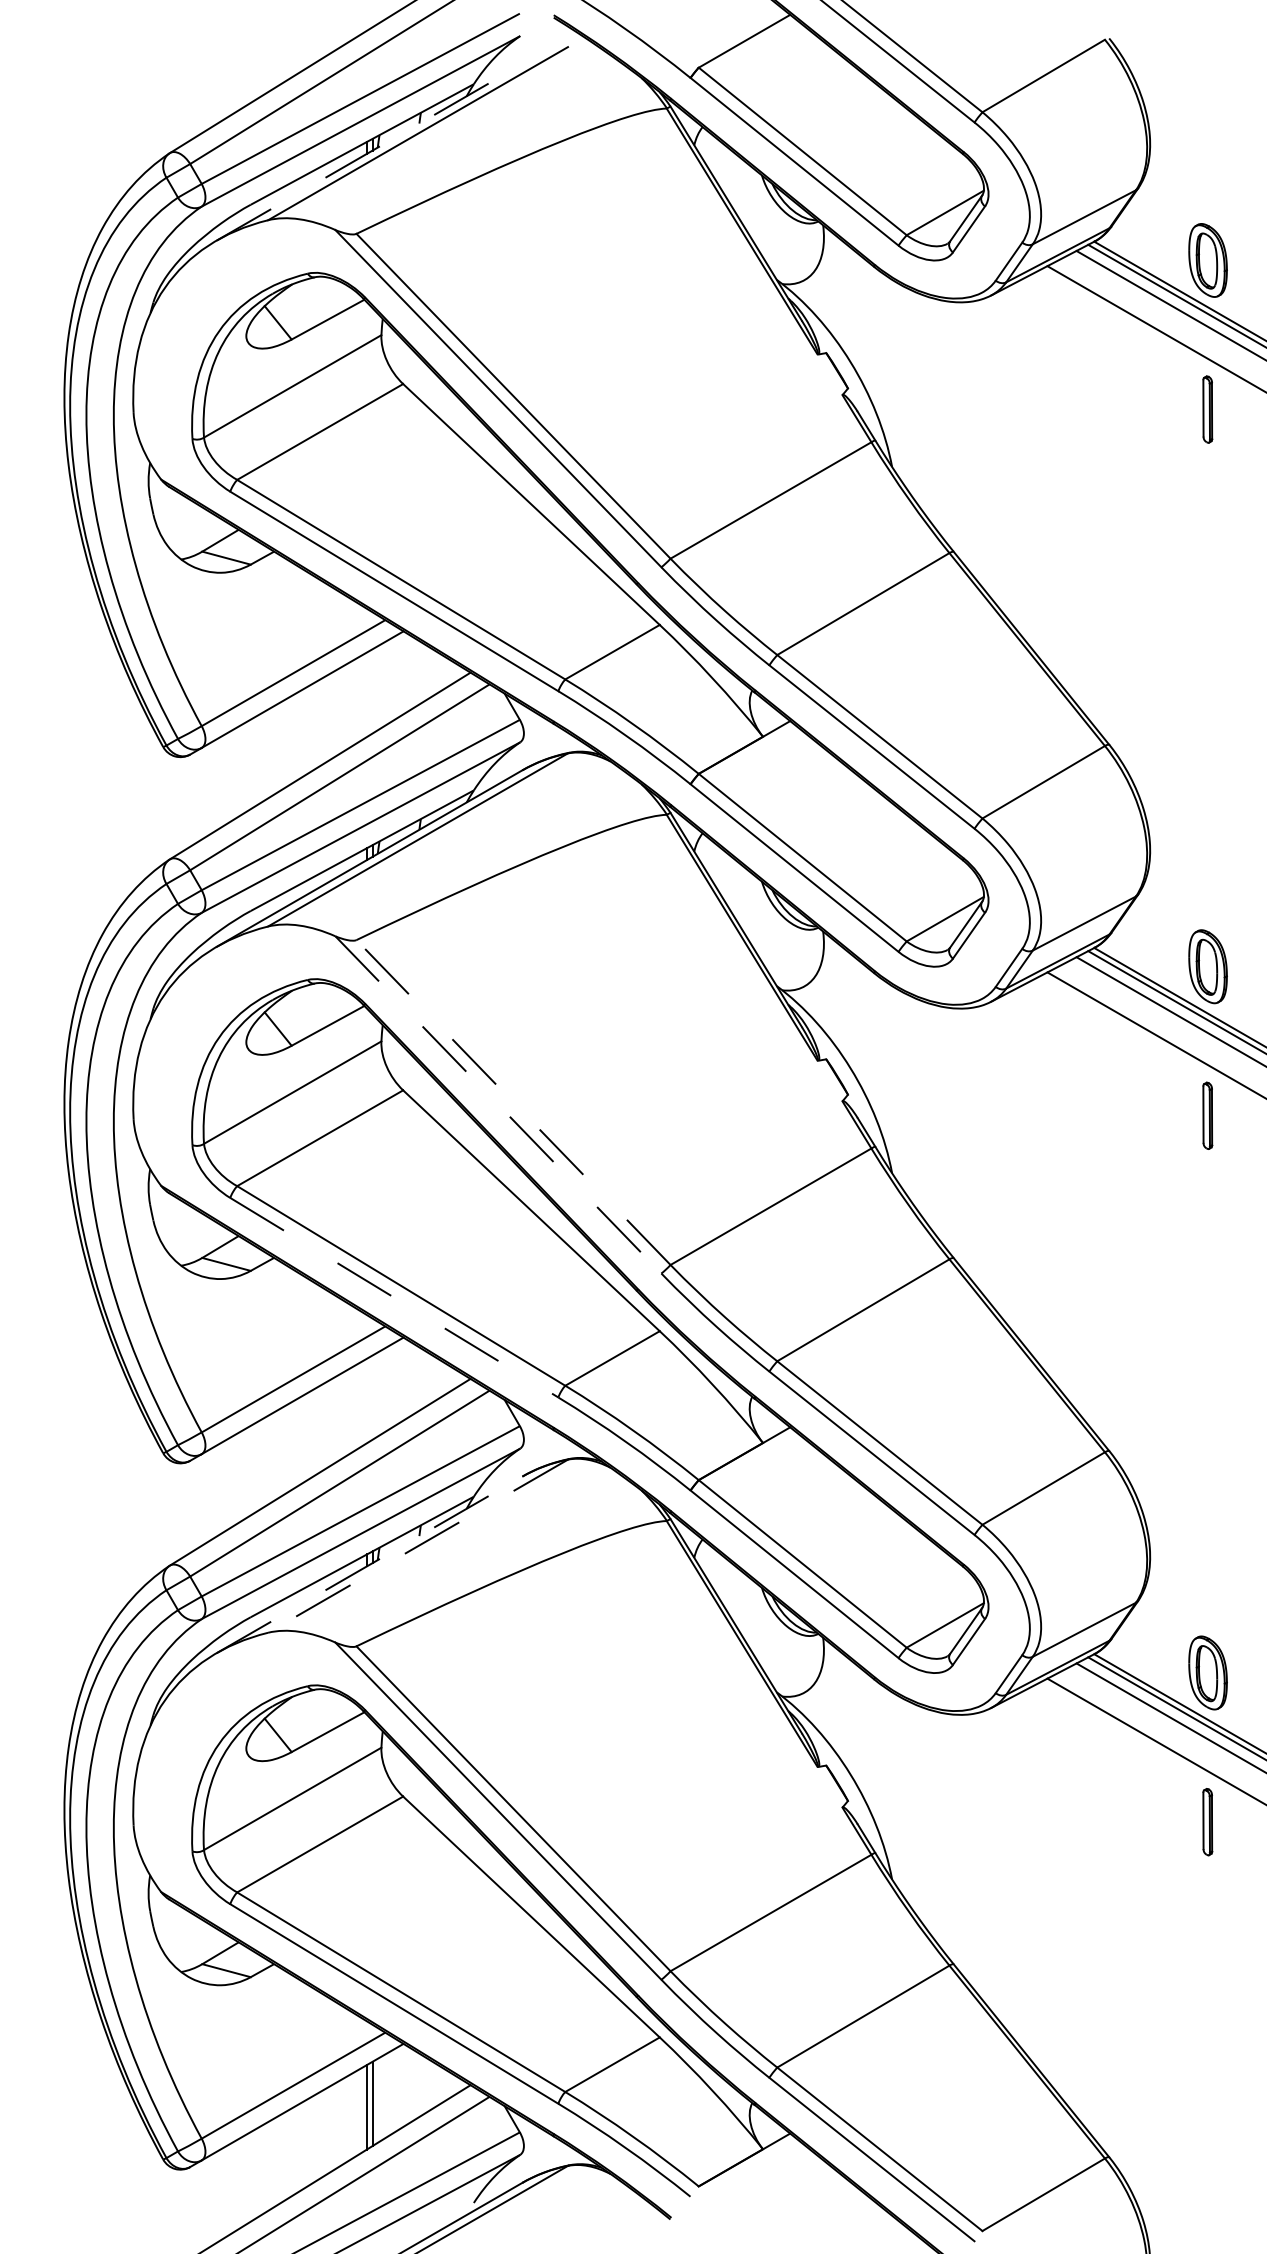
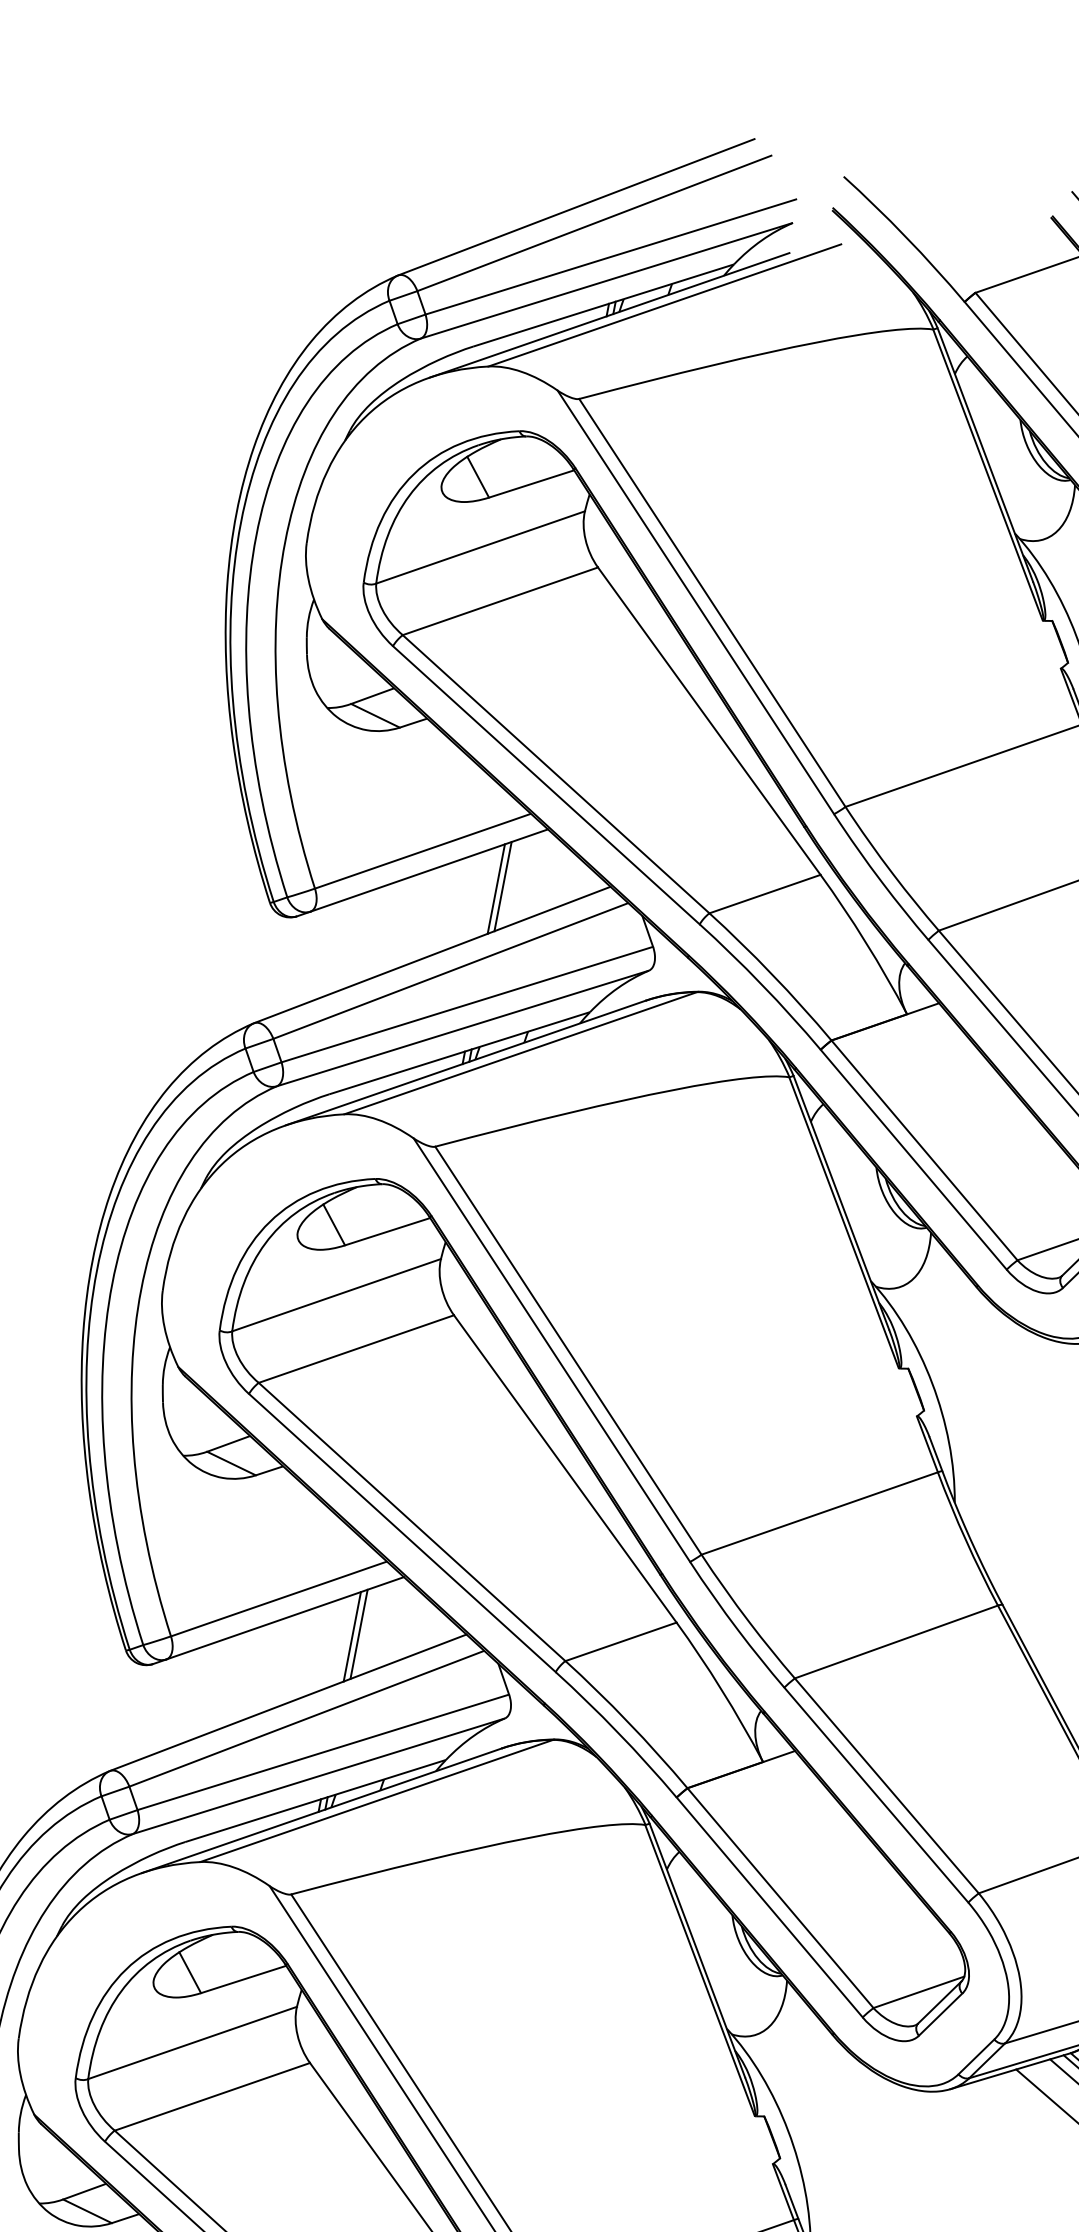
line: (370, 152) -> (610, 315), dashed -> solid
line: (372, 691) -> (502, 886), added
line: (366, 694) -> (495, 888), added
line: (513, 1102) -> (568, 1350), dashed -> solid
line: (498, 1104) -> (552, 1349), dashed -> solid
line: (394, 1297) -> (402, 1532), dashed -> solid
line: (372, 1397) -> (358, 1634), added
line: (366, 1400) -> (351, 1636), added
line: (417, 1546) -> (376, 1801), dashed -> solid
line: (370, 1564) -> (322, 1810), dashed -> solid

